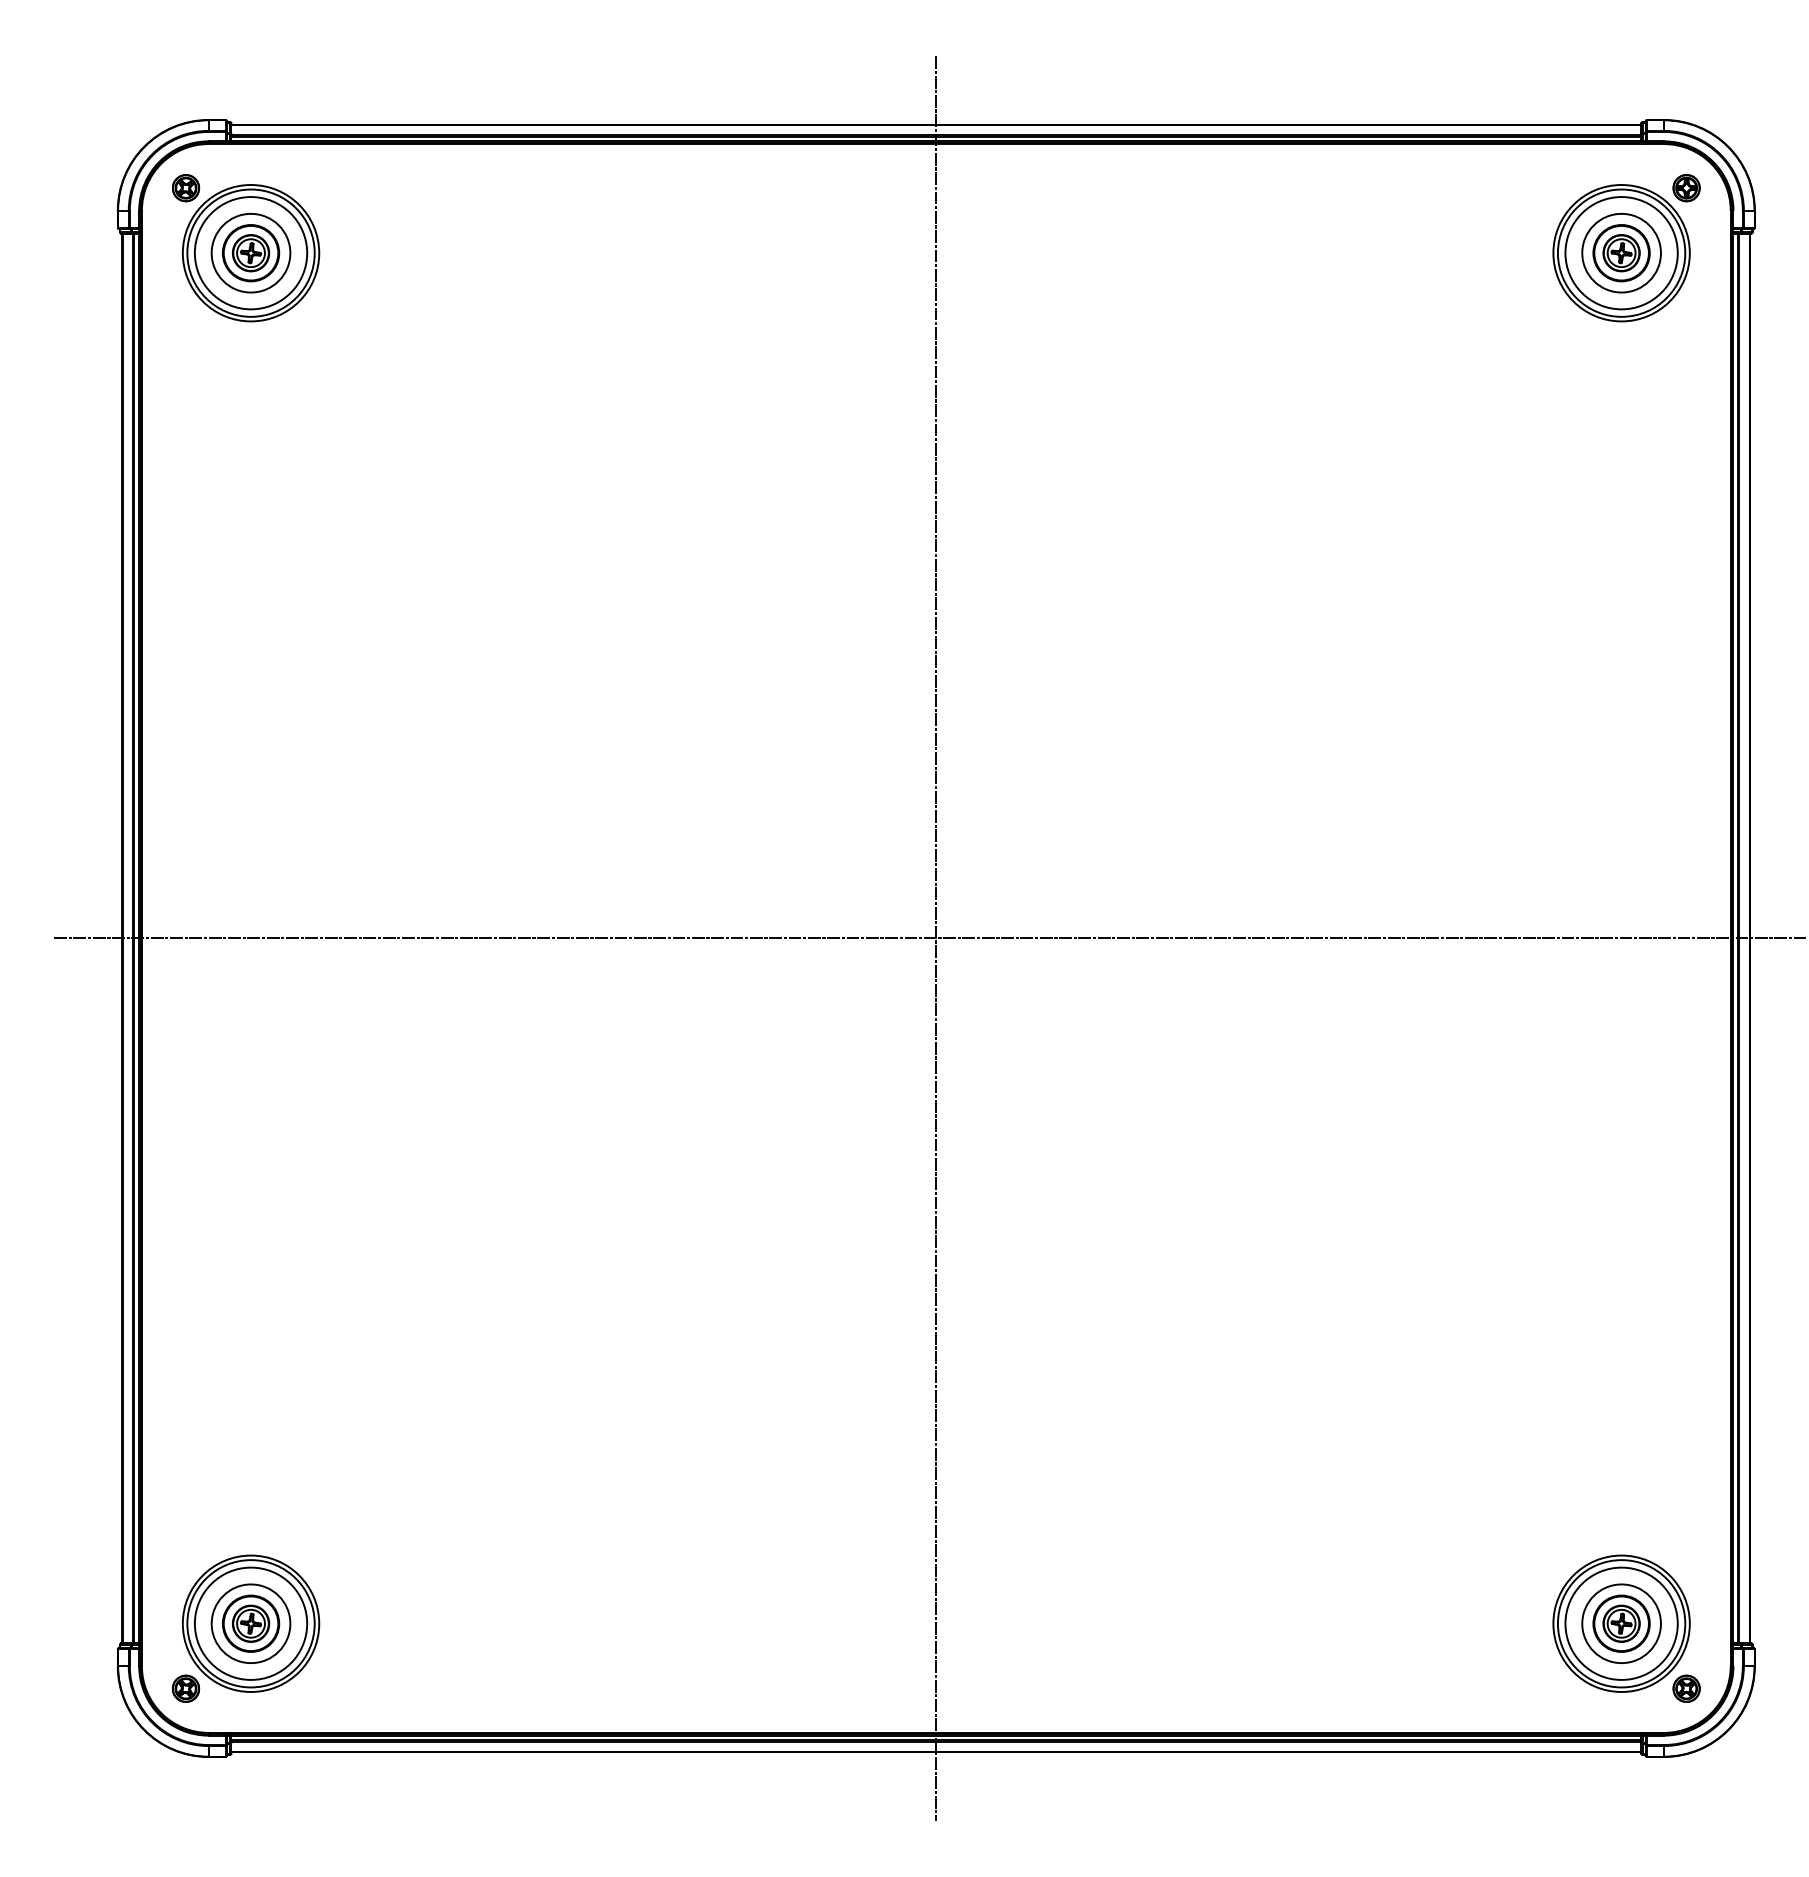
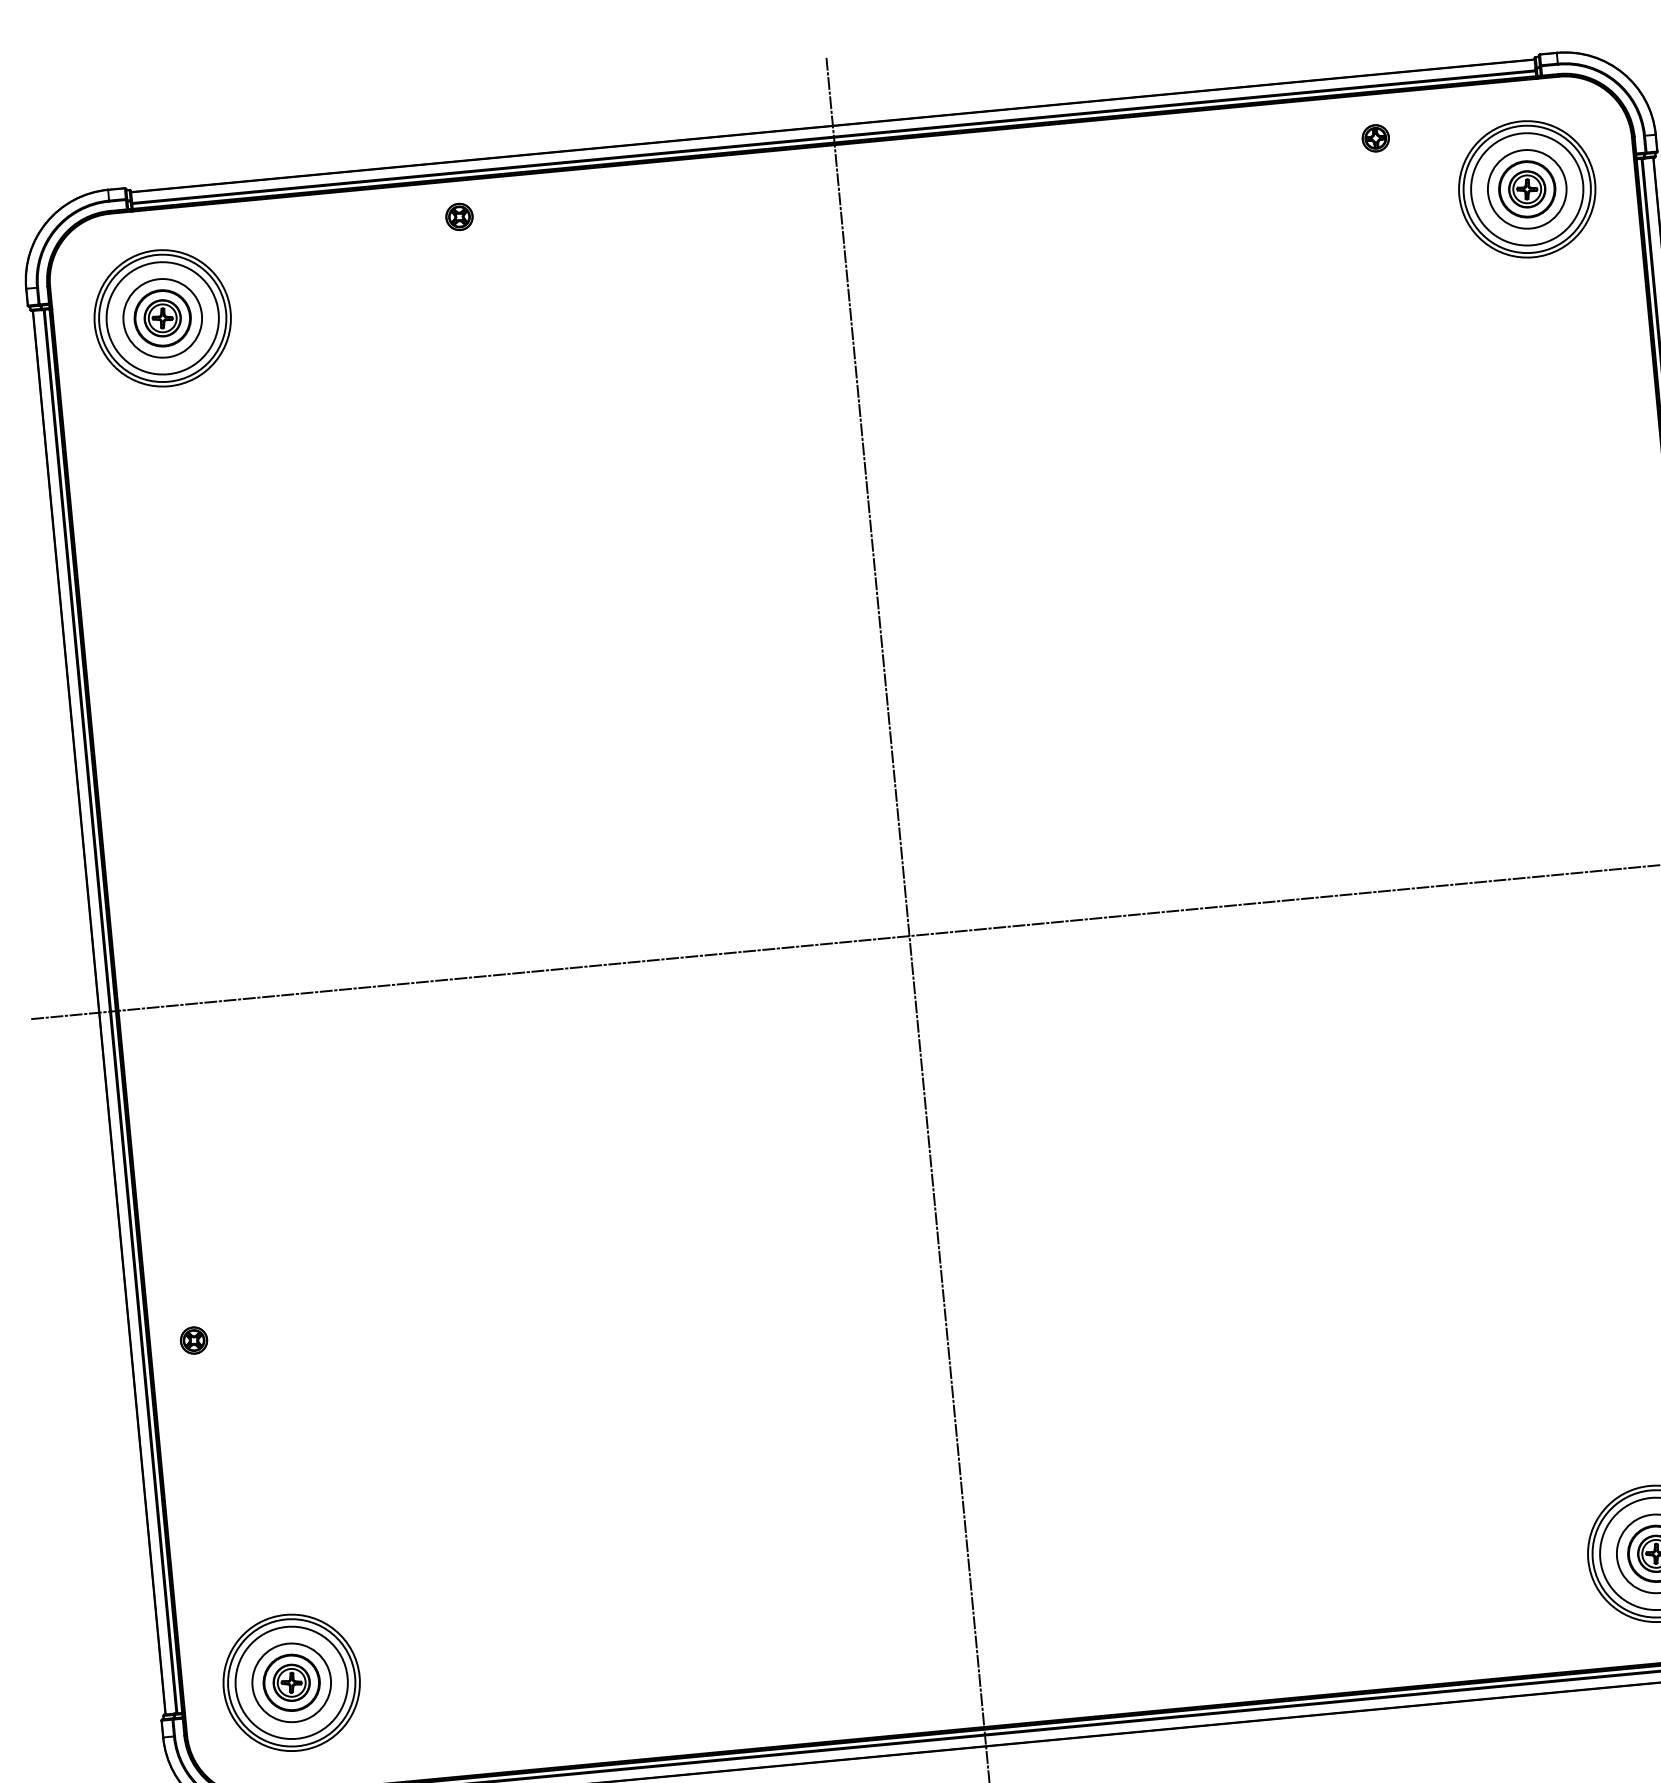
part: (185, 188) -> (459, 217), moved
part: (1686, 188) -> (1375, 138), moved
part: (185, 1688) -> (193, 1340), moved

